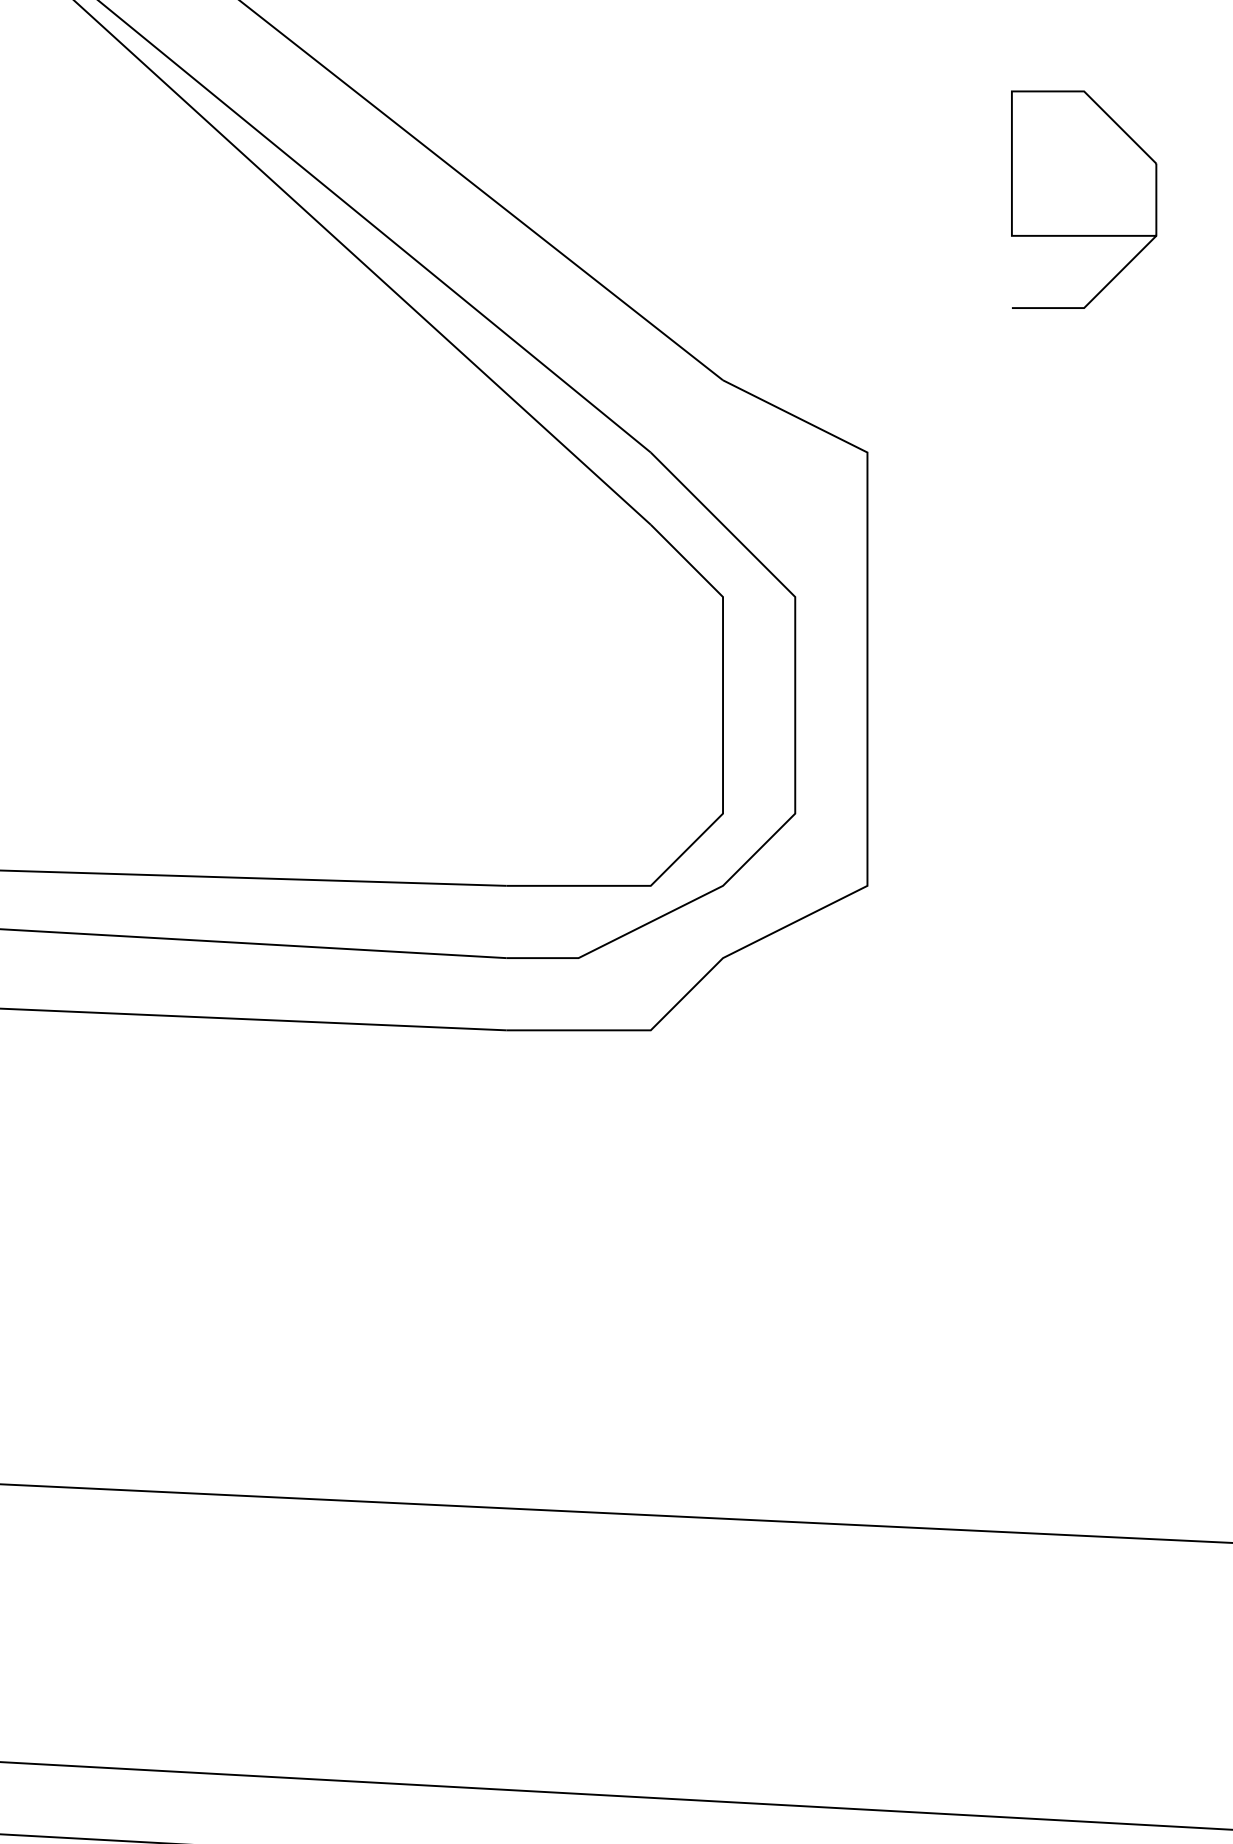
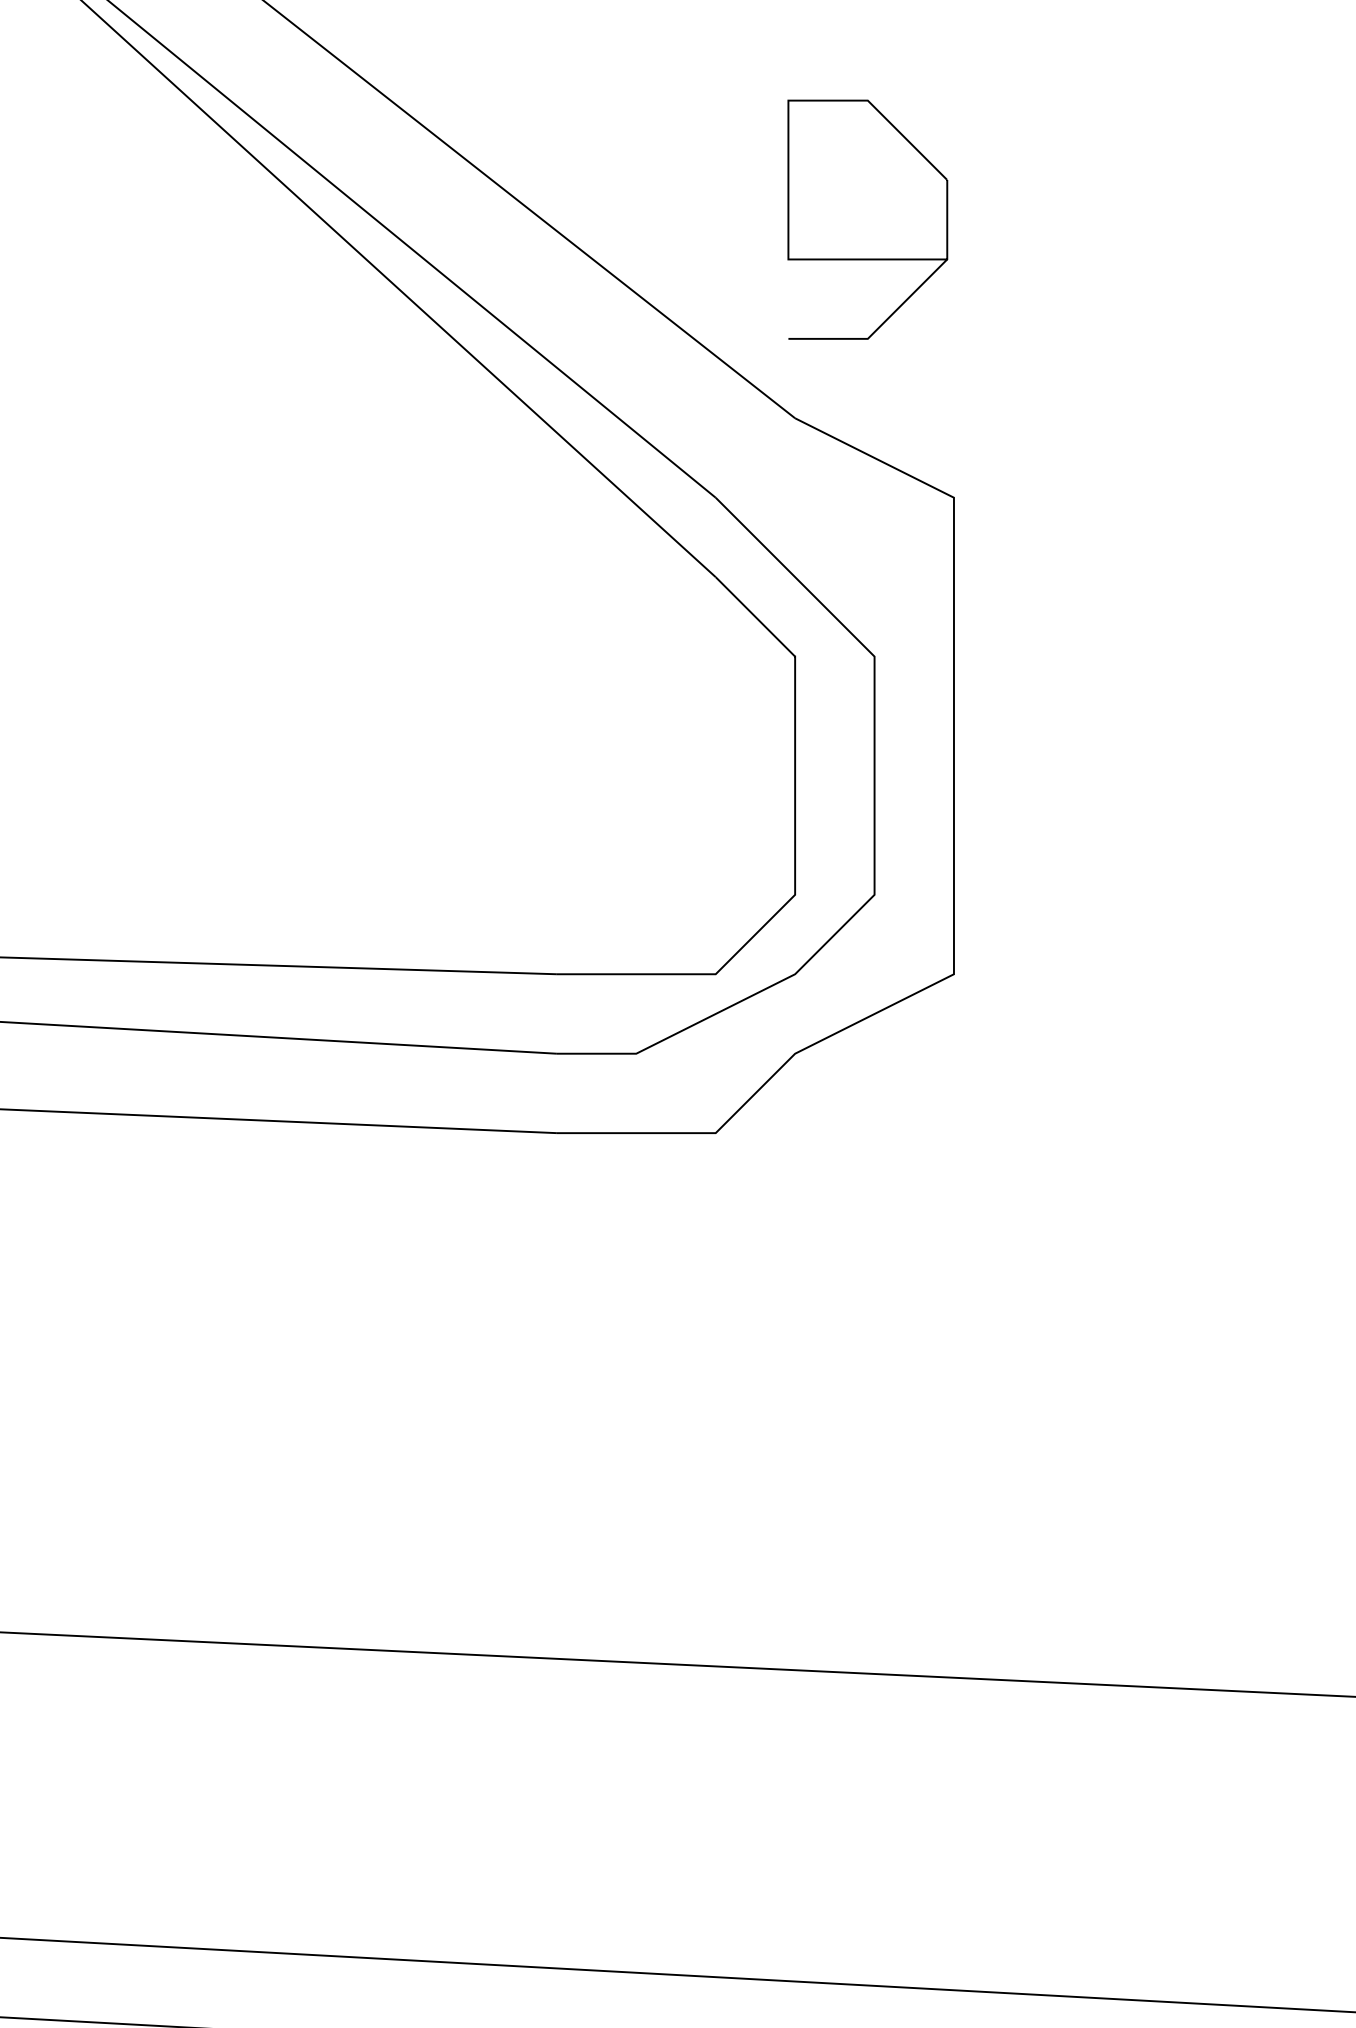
curve: (1084, 235) -> (868, 259), moved

